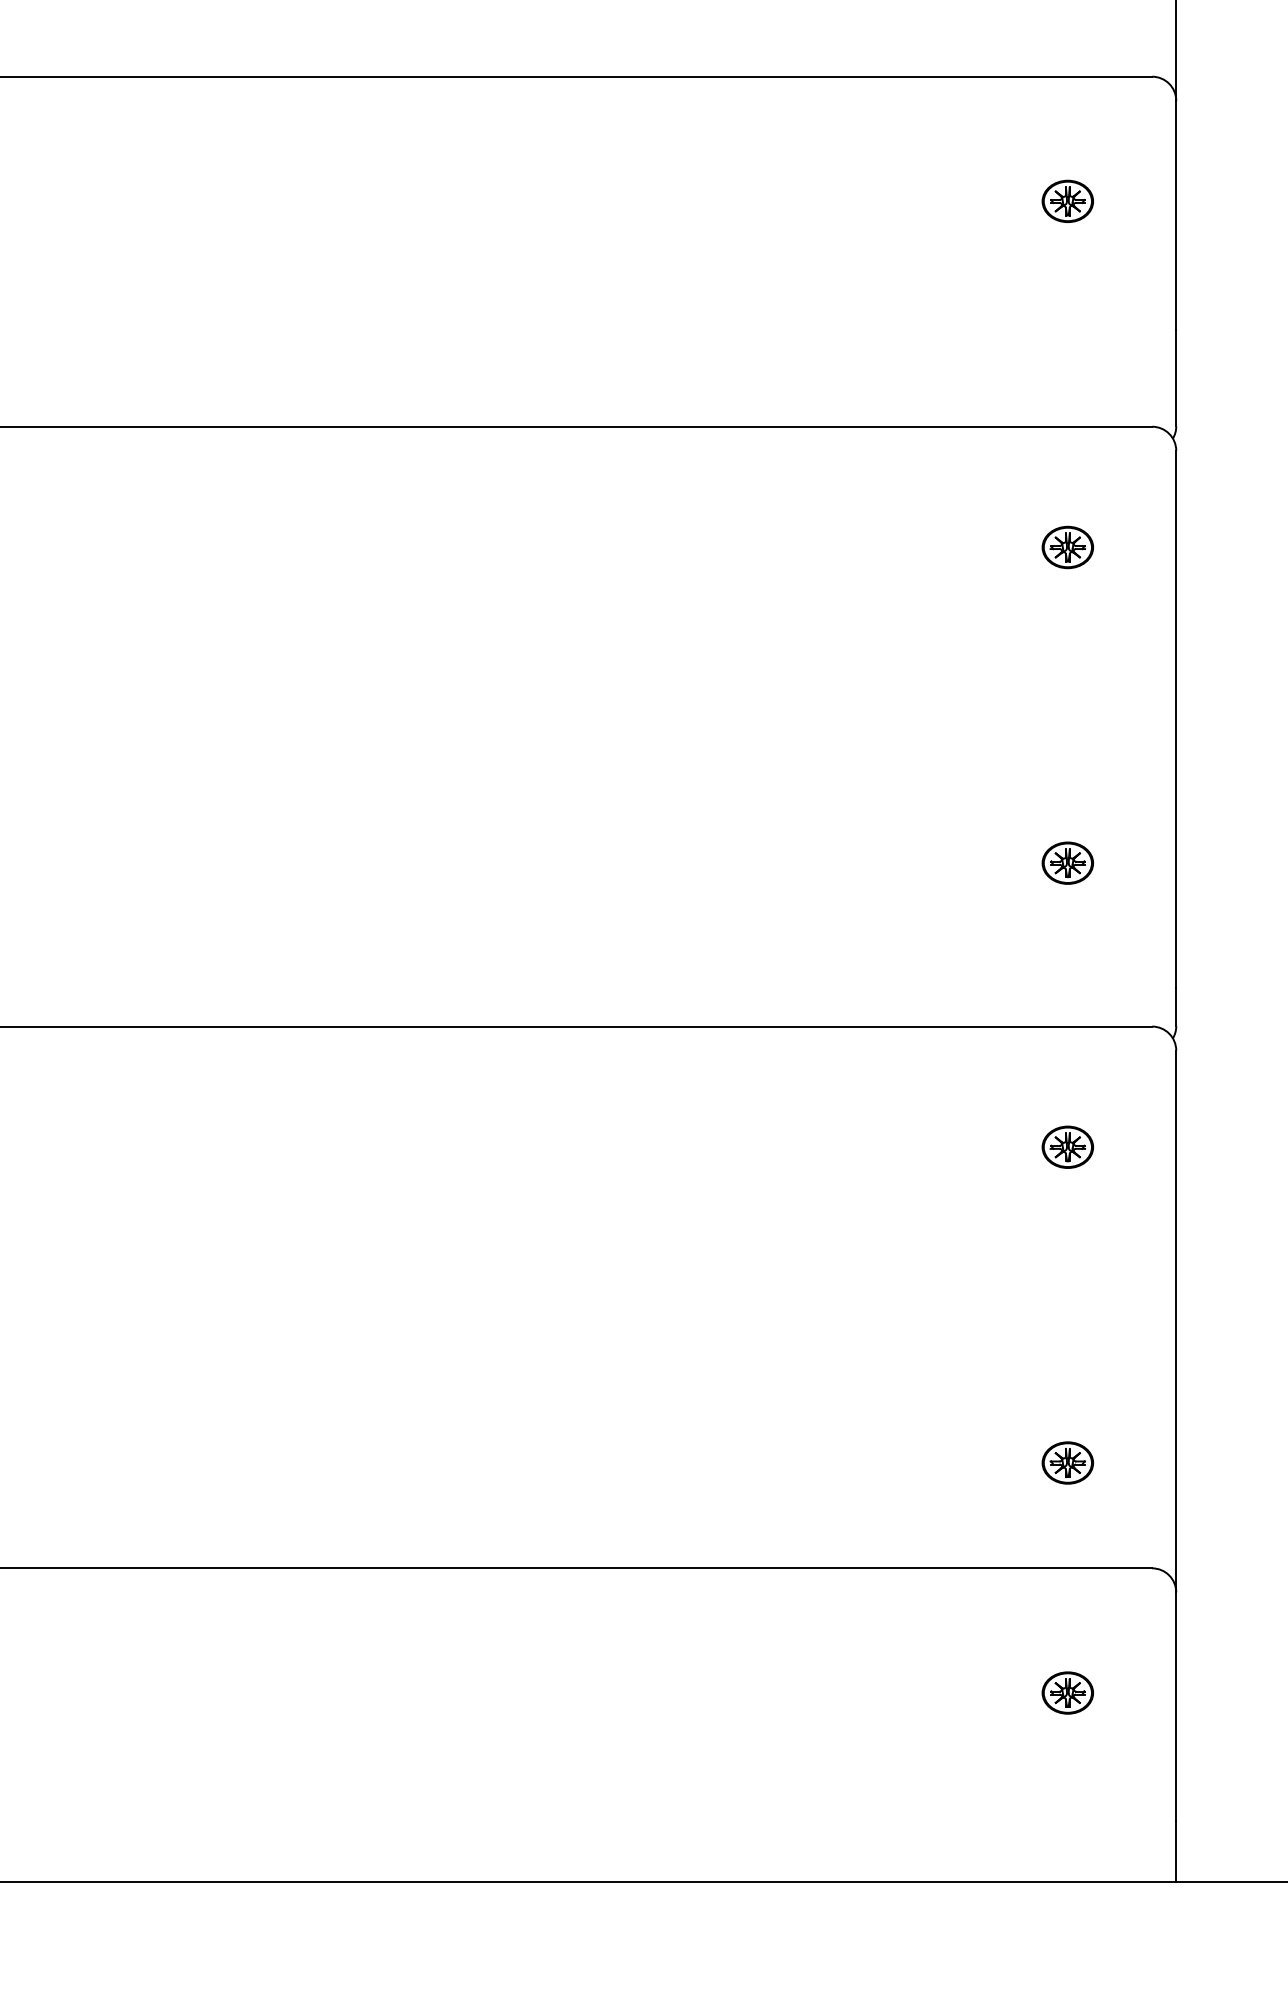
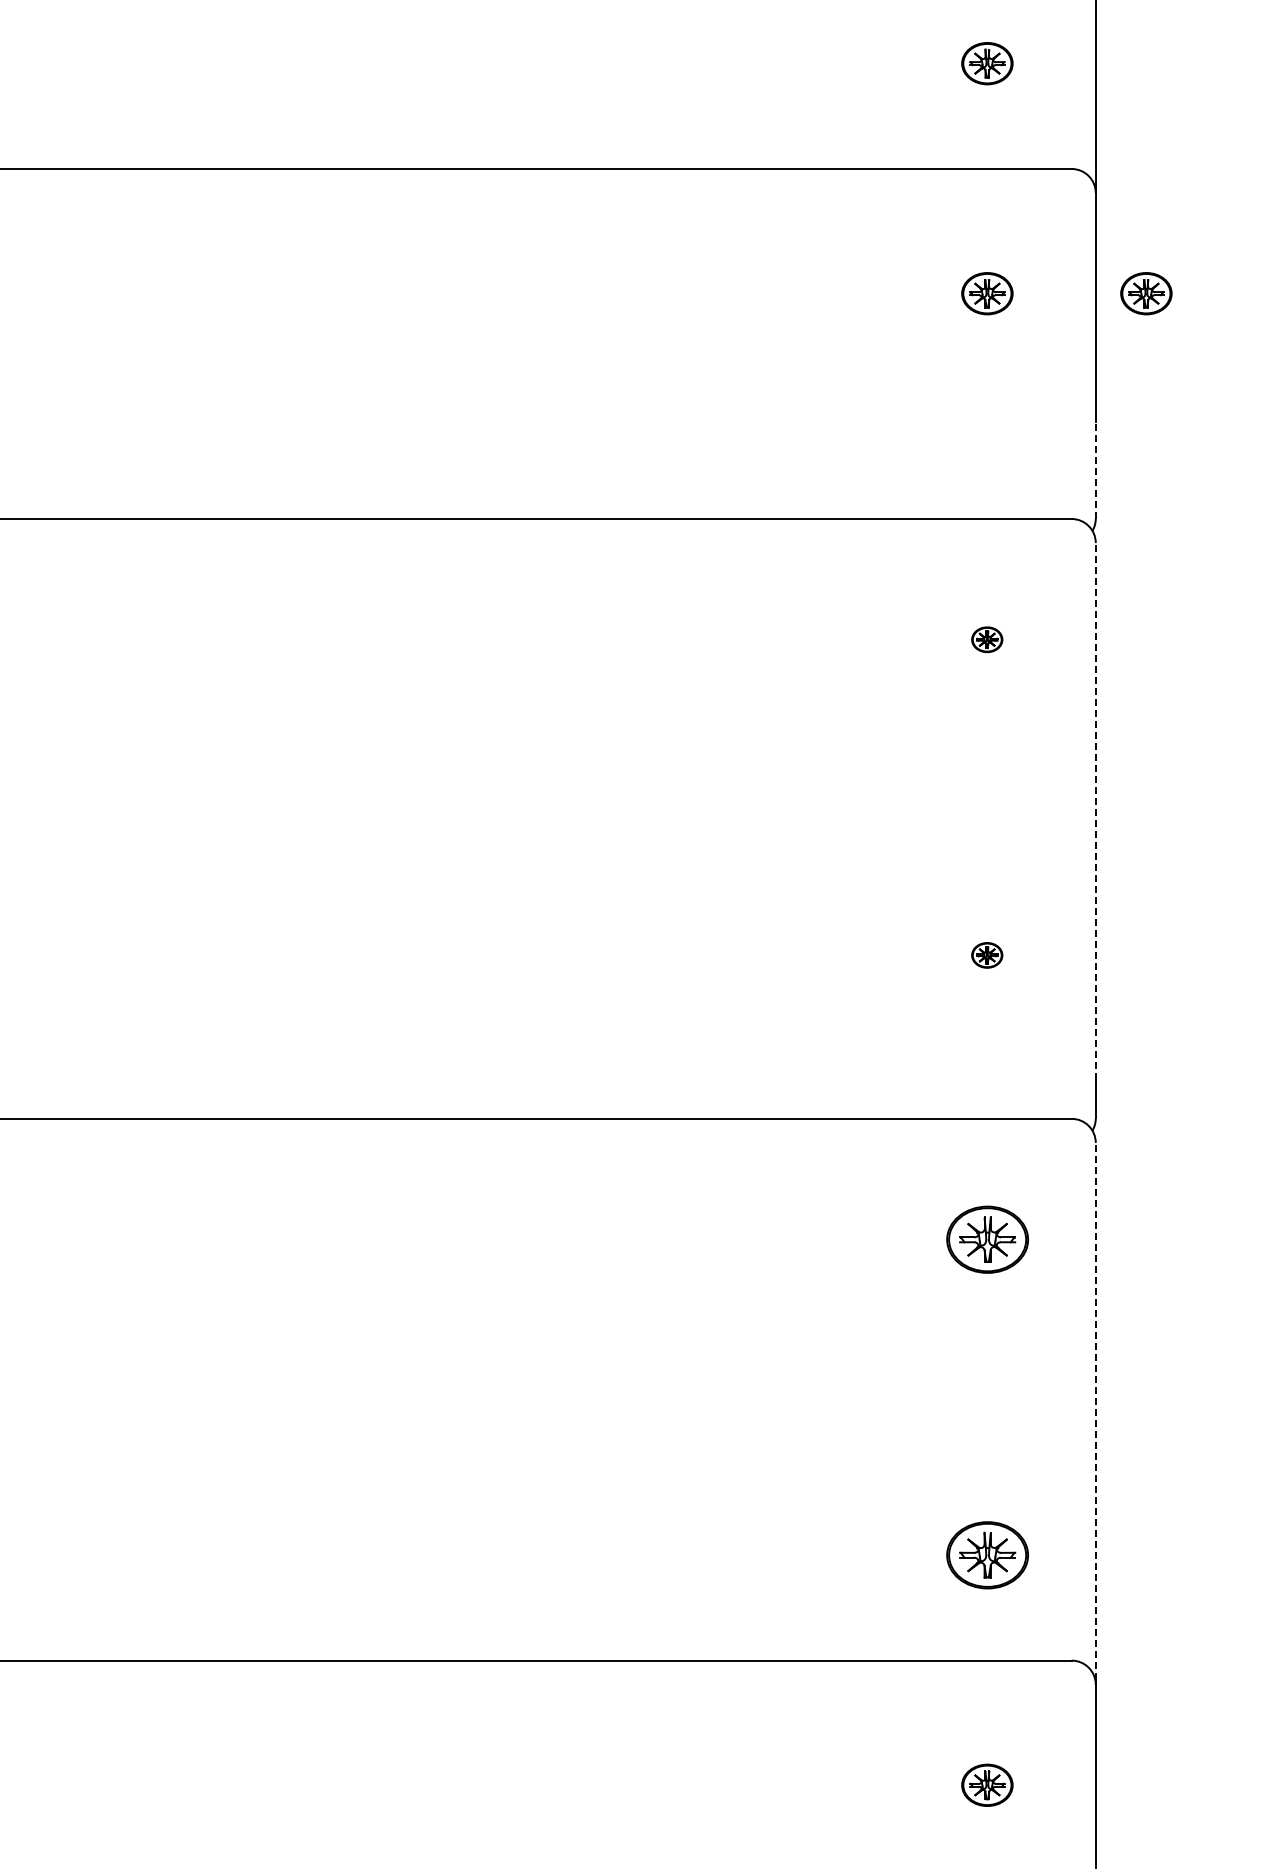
part: (1226, 200) -> (1146, 292), added
line: (1176, 377) -> (1096, 469), solid -> dashed
part: (1067, 547) -> (987, 639), size x0.6
line: (1176, 718) -> (1096, 810), solid -> dashed
part: (1067, 862) -> (987, 954), size x0.6
part: (1067, 1146) -> (987, 1238), size x1.6
line: (1176, 1318) -> (1096, 1410), solid -> dashed
part: (1067, 1462) -> (987, 1554), size x1.6

